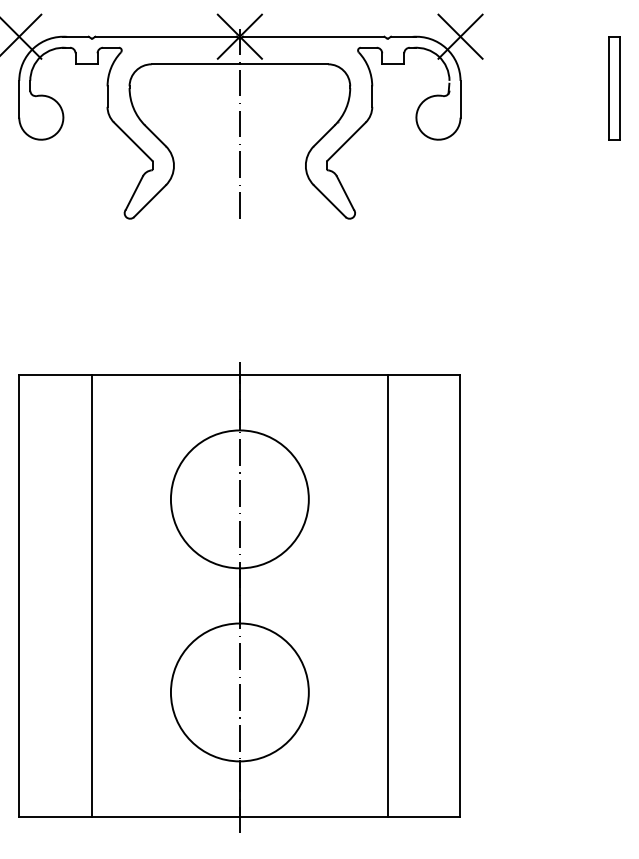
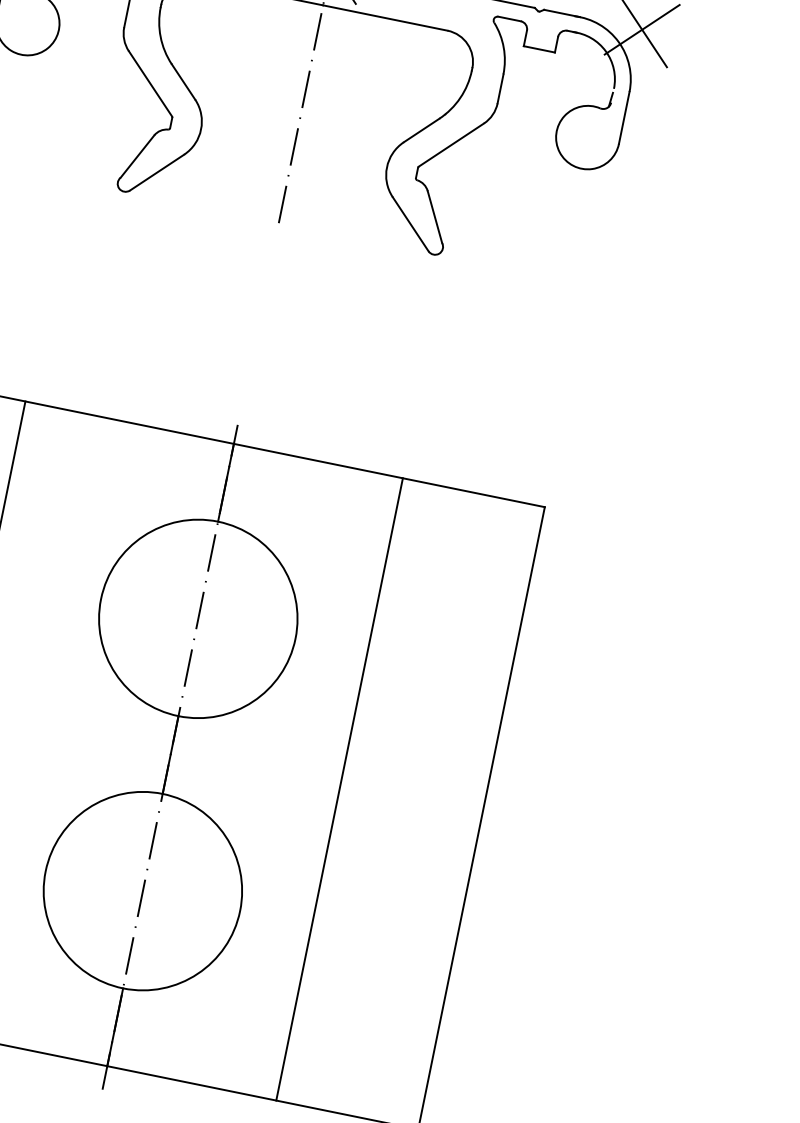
line: (387, 595) -> (339, 788), moved

